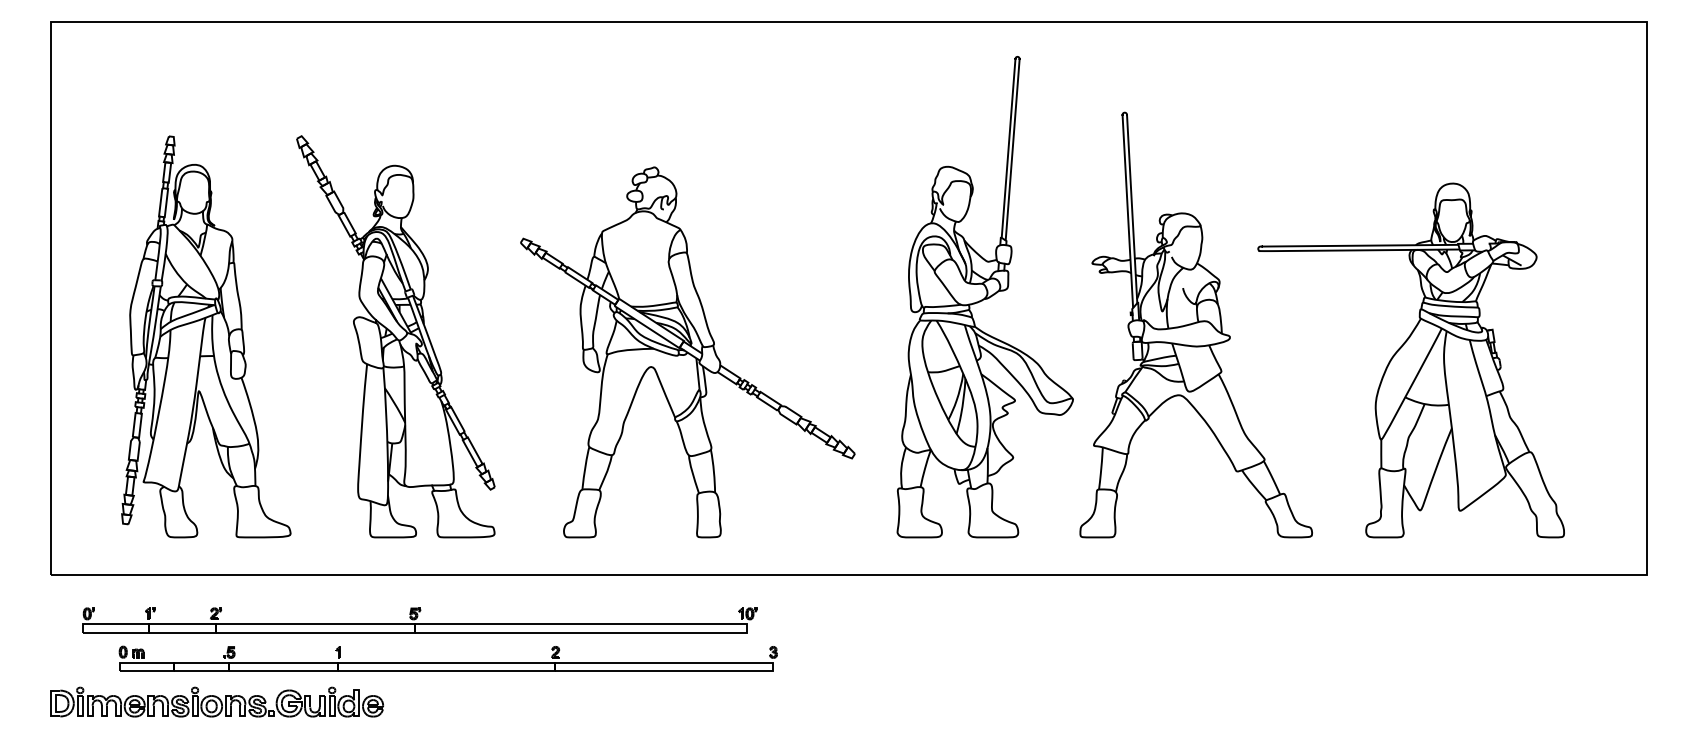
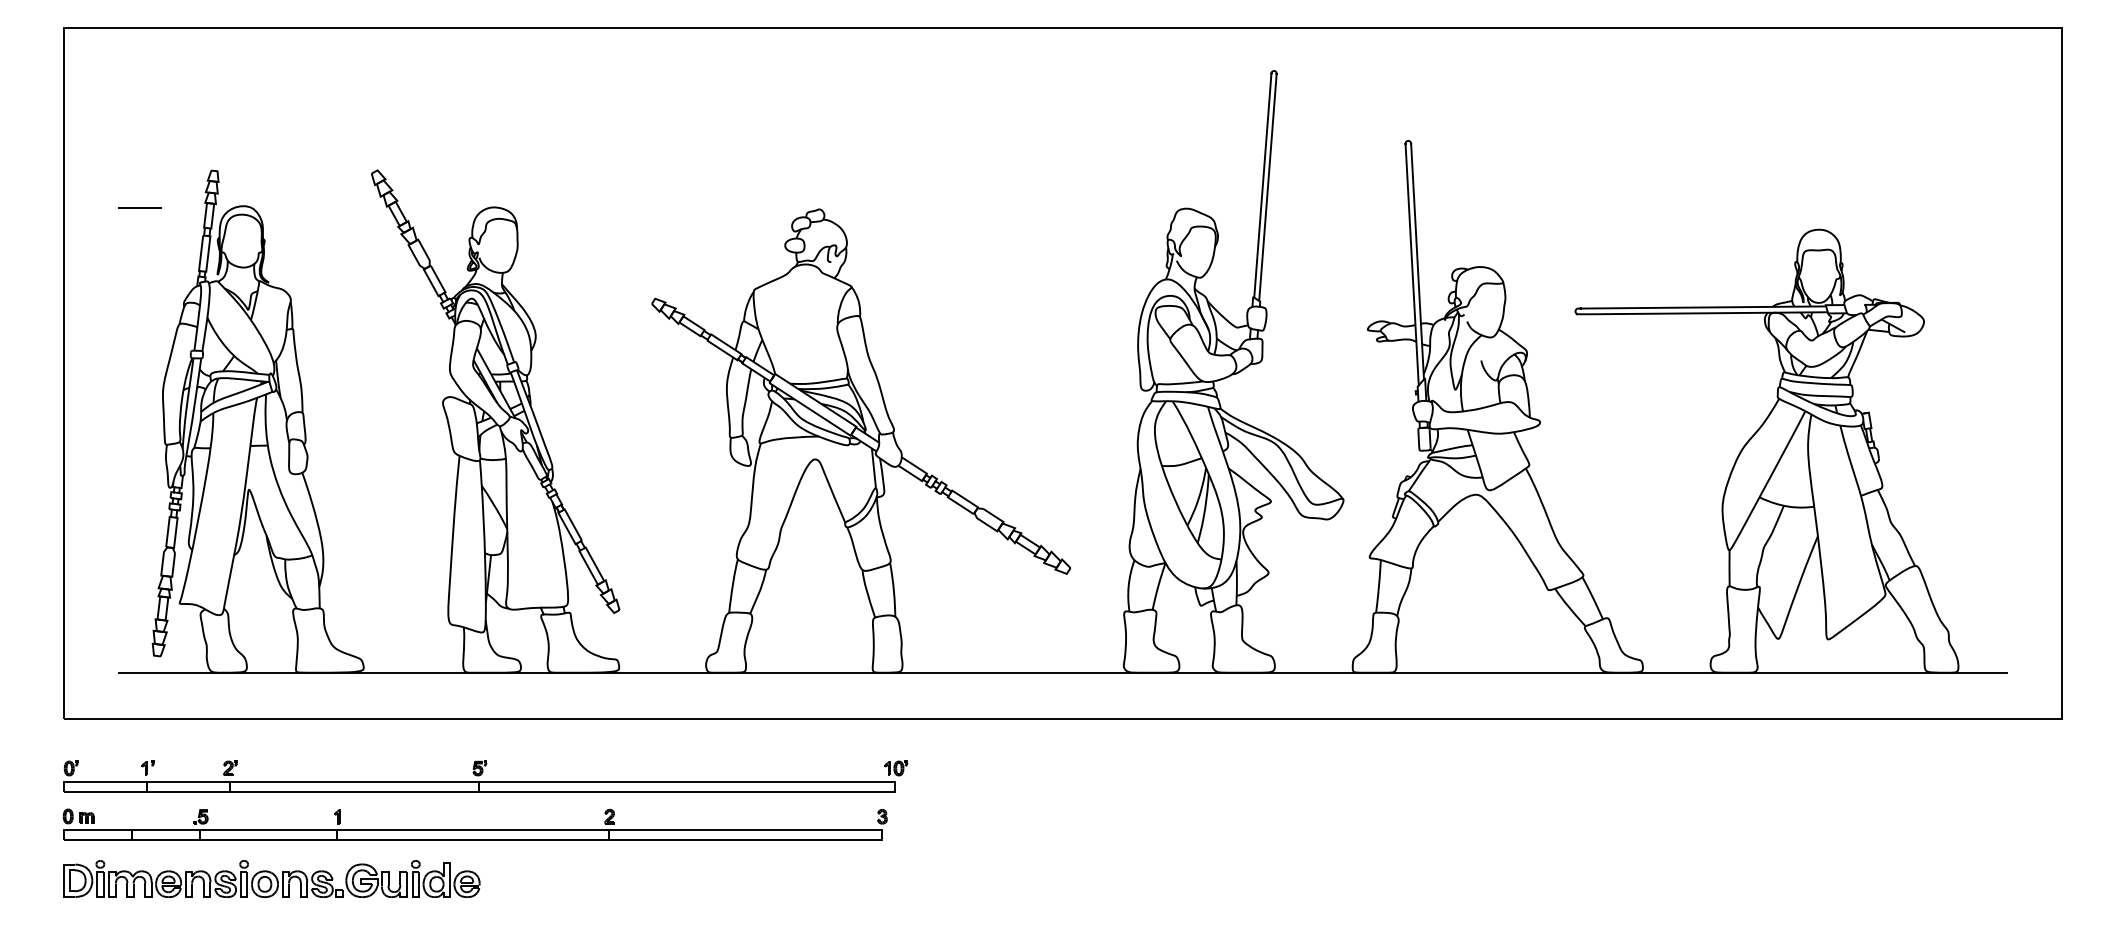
line: (111, 166) -> (139, 208), added
line: (848, 537) -> (1062, 672), added
part: (419, 620) -> (485, 776), moved
part: (447, 658) -> (474, 824), moved

